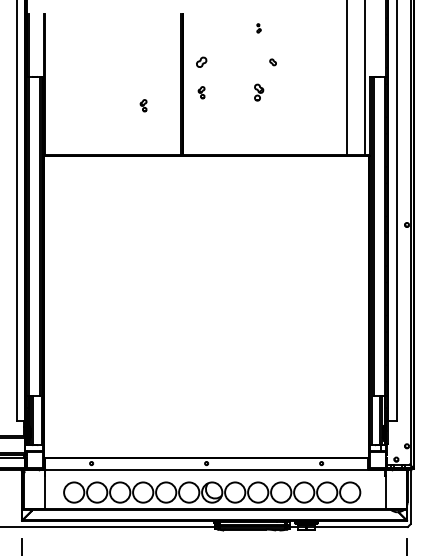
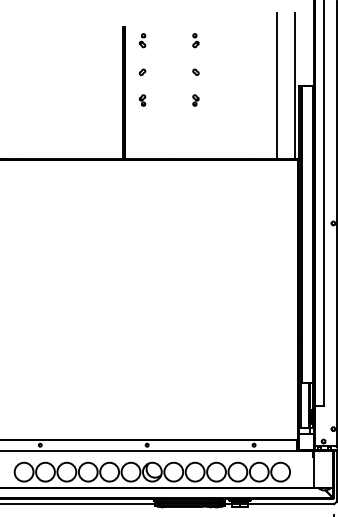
part: (201, 28) -> (142, 40), added
part: (258, 28) -> (195, 40), size x1.67
part: (201, 62) -> (142, 72), size x0.62
part: (272, 62) -> (195, 72), moved
part: (258, 92) -> (195, 100), size x0.71
part: (143, 105) -> (88, 112), removed

